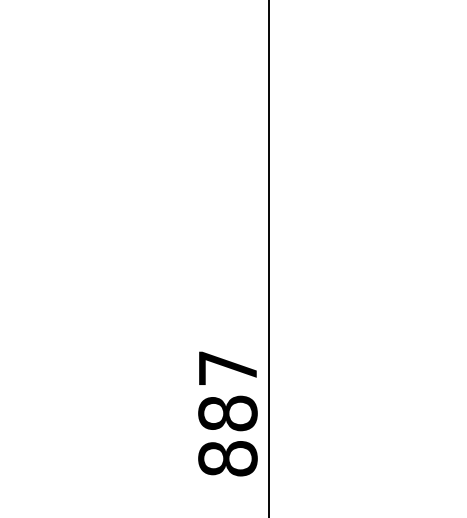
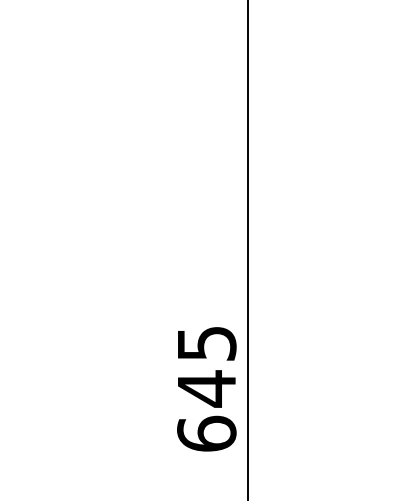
text: (227, 413) -> (206, 388), 887 -> 645

